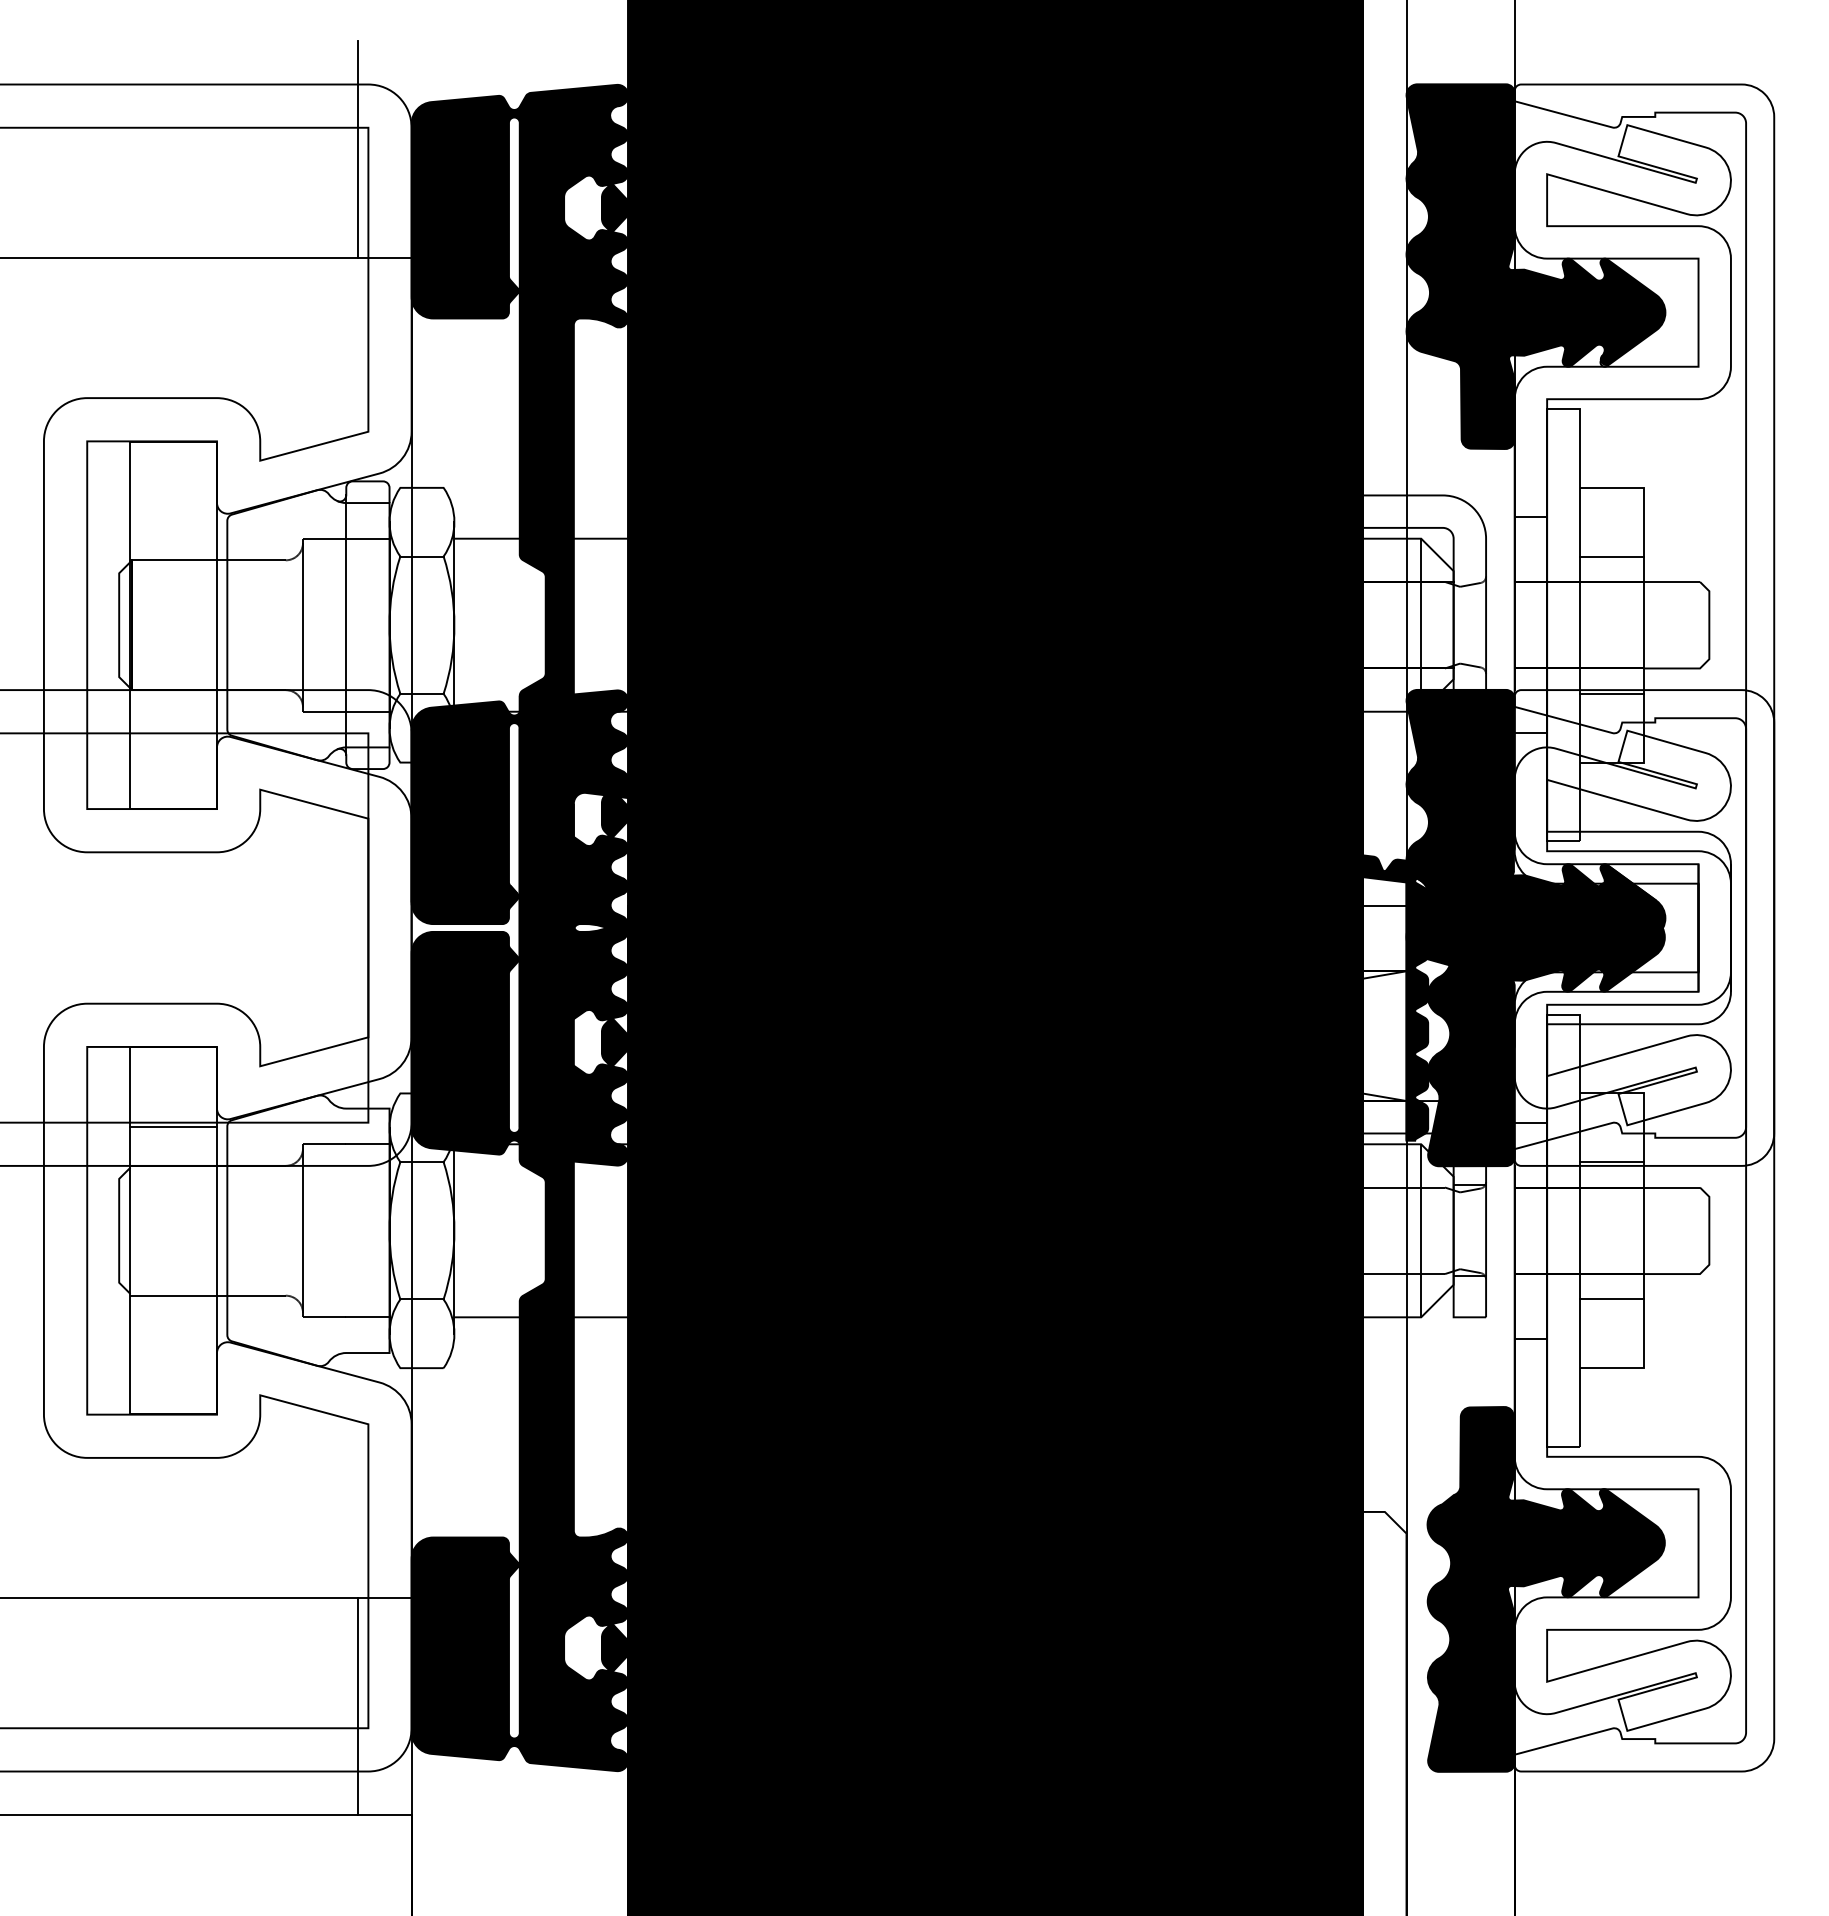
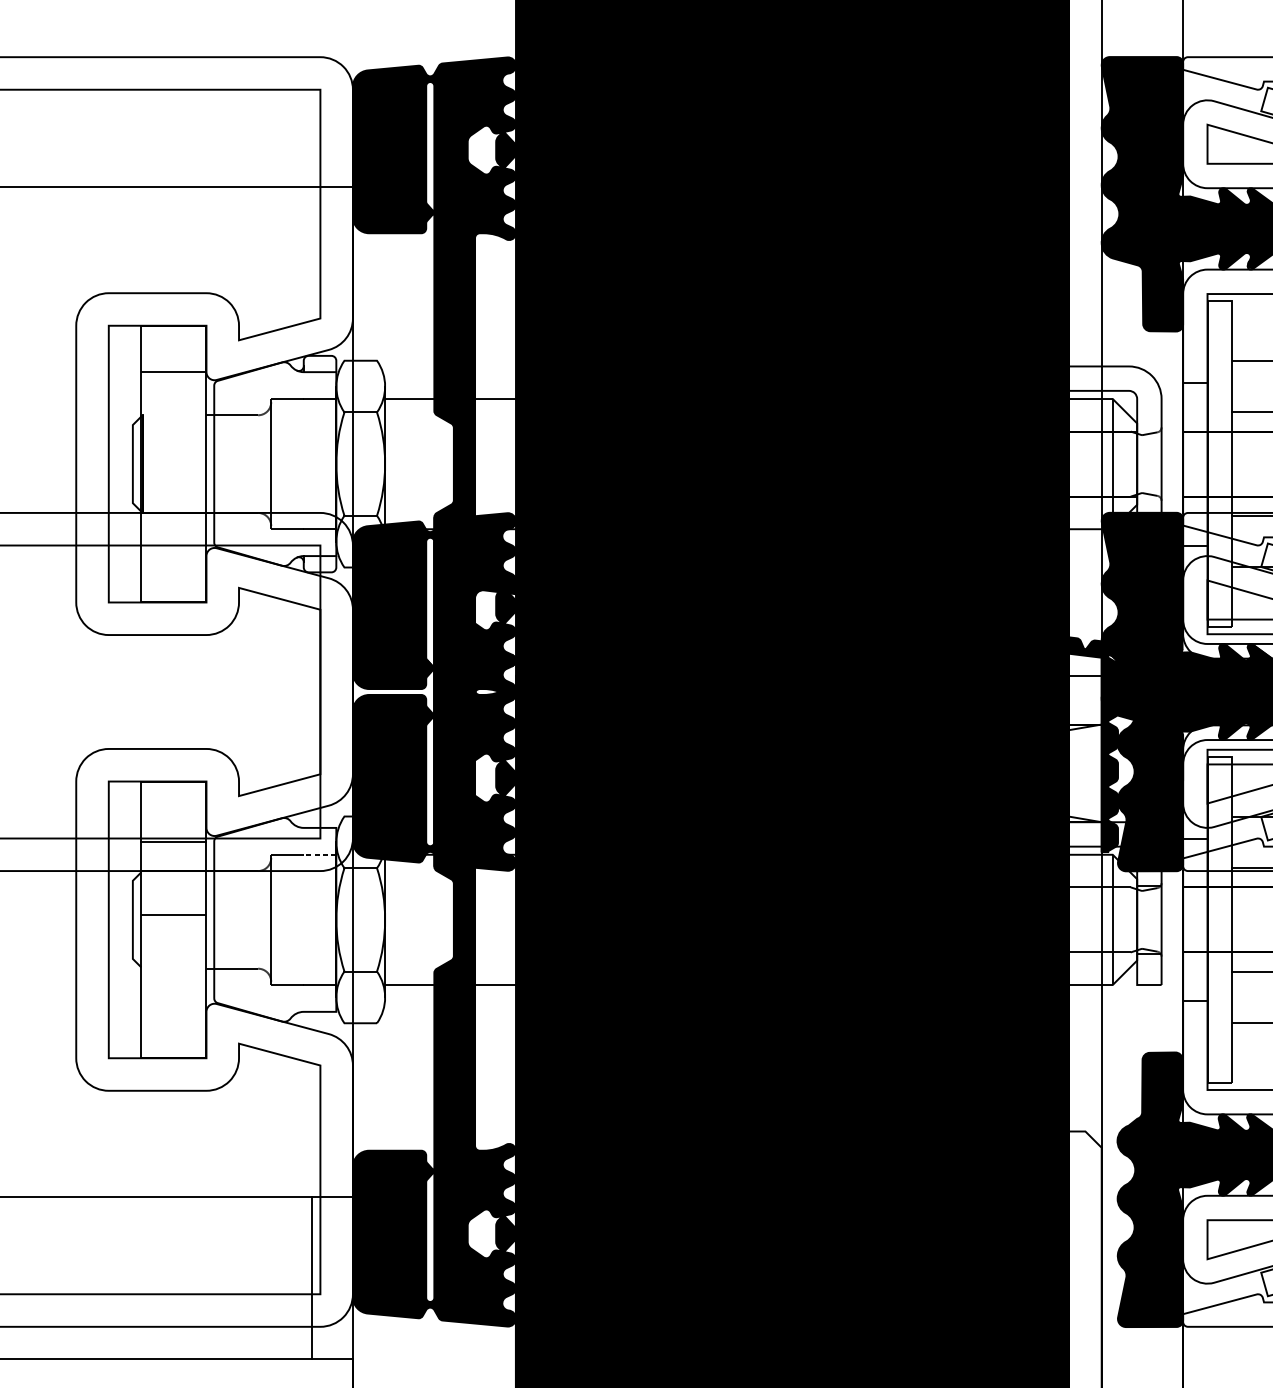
line: (357, 149) -> (312, 106), removed
line: (173, 560) -> (173, 372), moved
line: (346, 625) -> (303, 464), removed
line: (367, 1144) -> (319, 854), solid -> dashed
line: (173, 1295) -> (173, 914), moved

